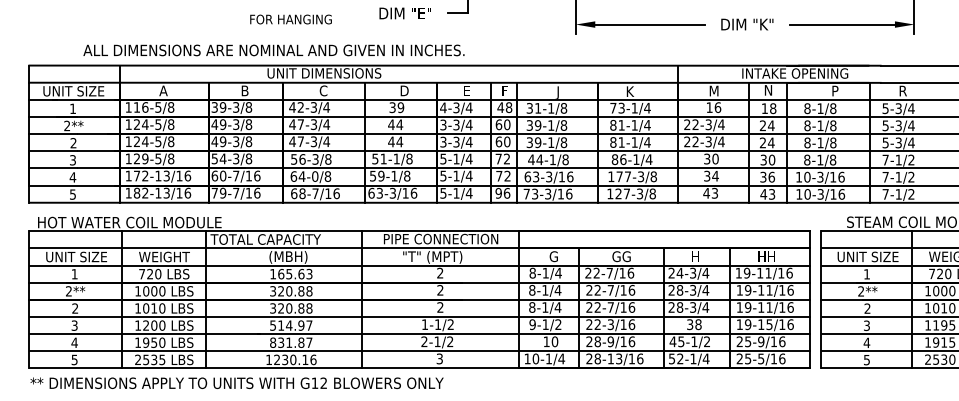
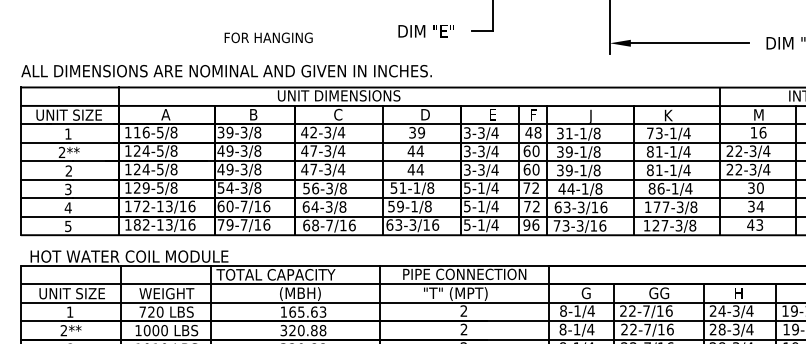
text: (290, 19) -> (268, 37), moved
text: (273, 50) -> (226, 71), moved
text: (443, 107) -> (467, 132), 4-3/4 -> 3-3/4
text: (315, 176) -> (329, 206), 64-0/8 -> 64-3/8

